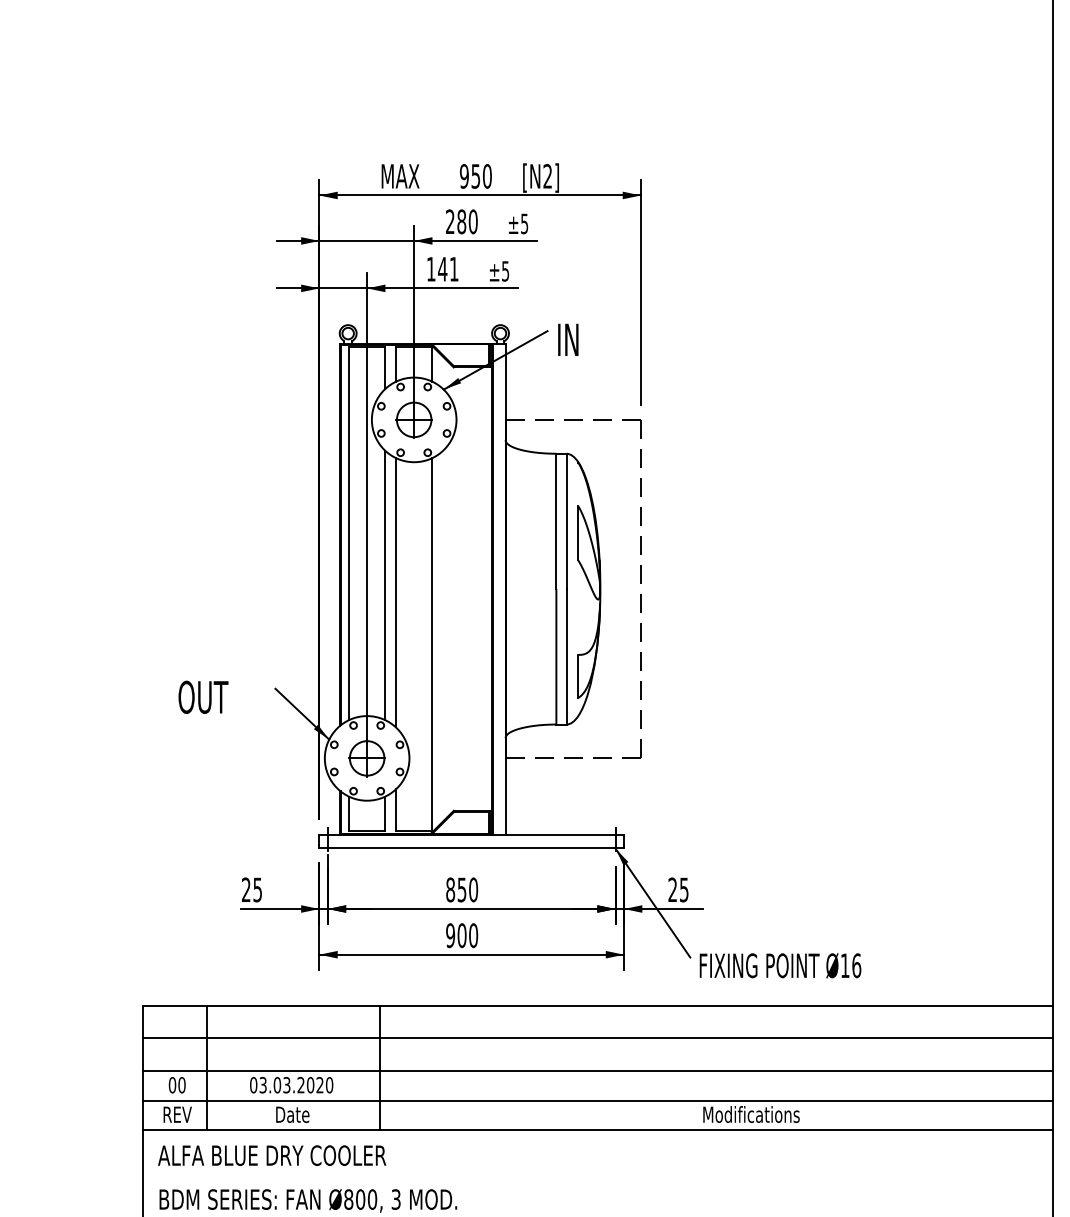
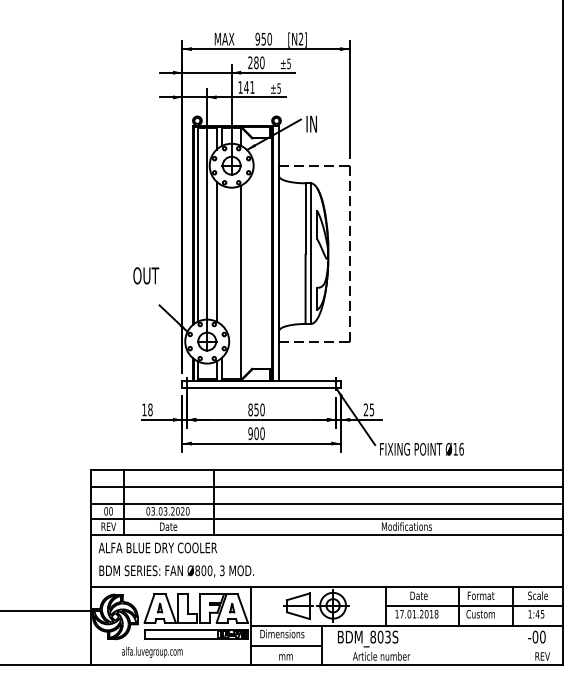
line: (396, 592) -> (222, 255), removed
text: (204, 696) -> (146, 275), moved
text: (252, 889) -> (147, 409), 25 -> 18

